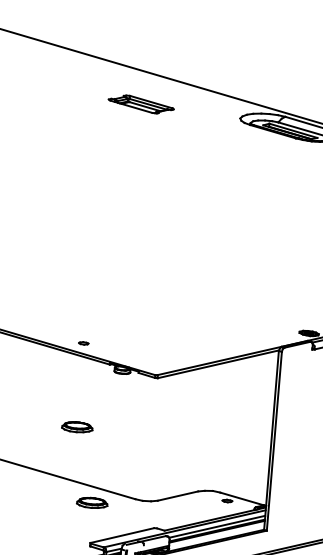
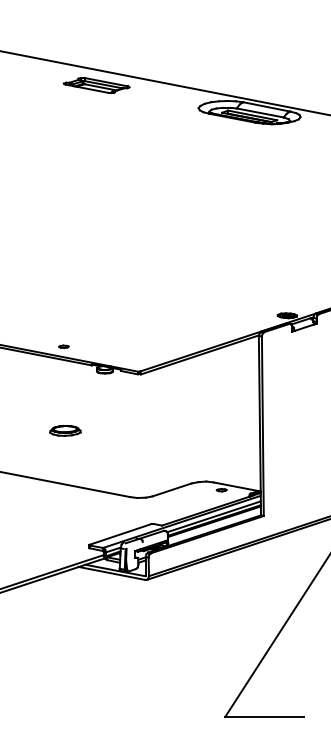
part: (141, 104) -> (96, 85), moved
part: (92, 502) -> (87, 504), removed

